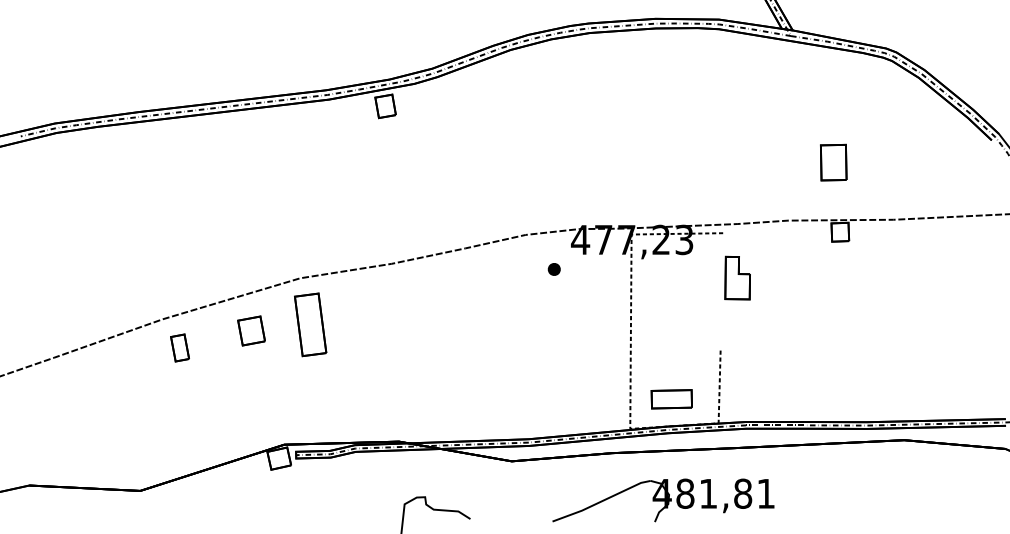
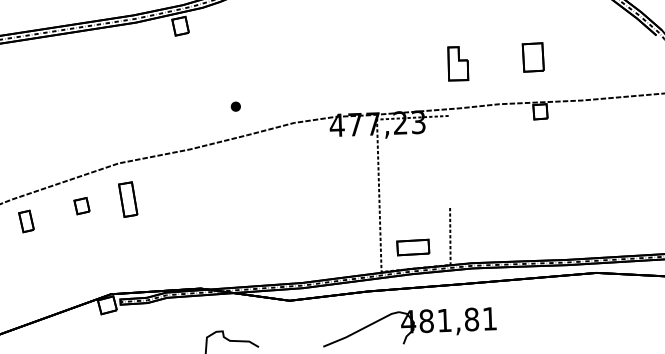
part: (553, 269) -> (235, 106), moved
part: (737, 277) -> (458, 63), moved
part: (310, 324) -> (128, 199), size x0.7
part: (251, 330) -> (81, 205), size x0.7

